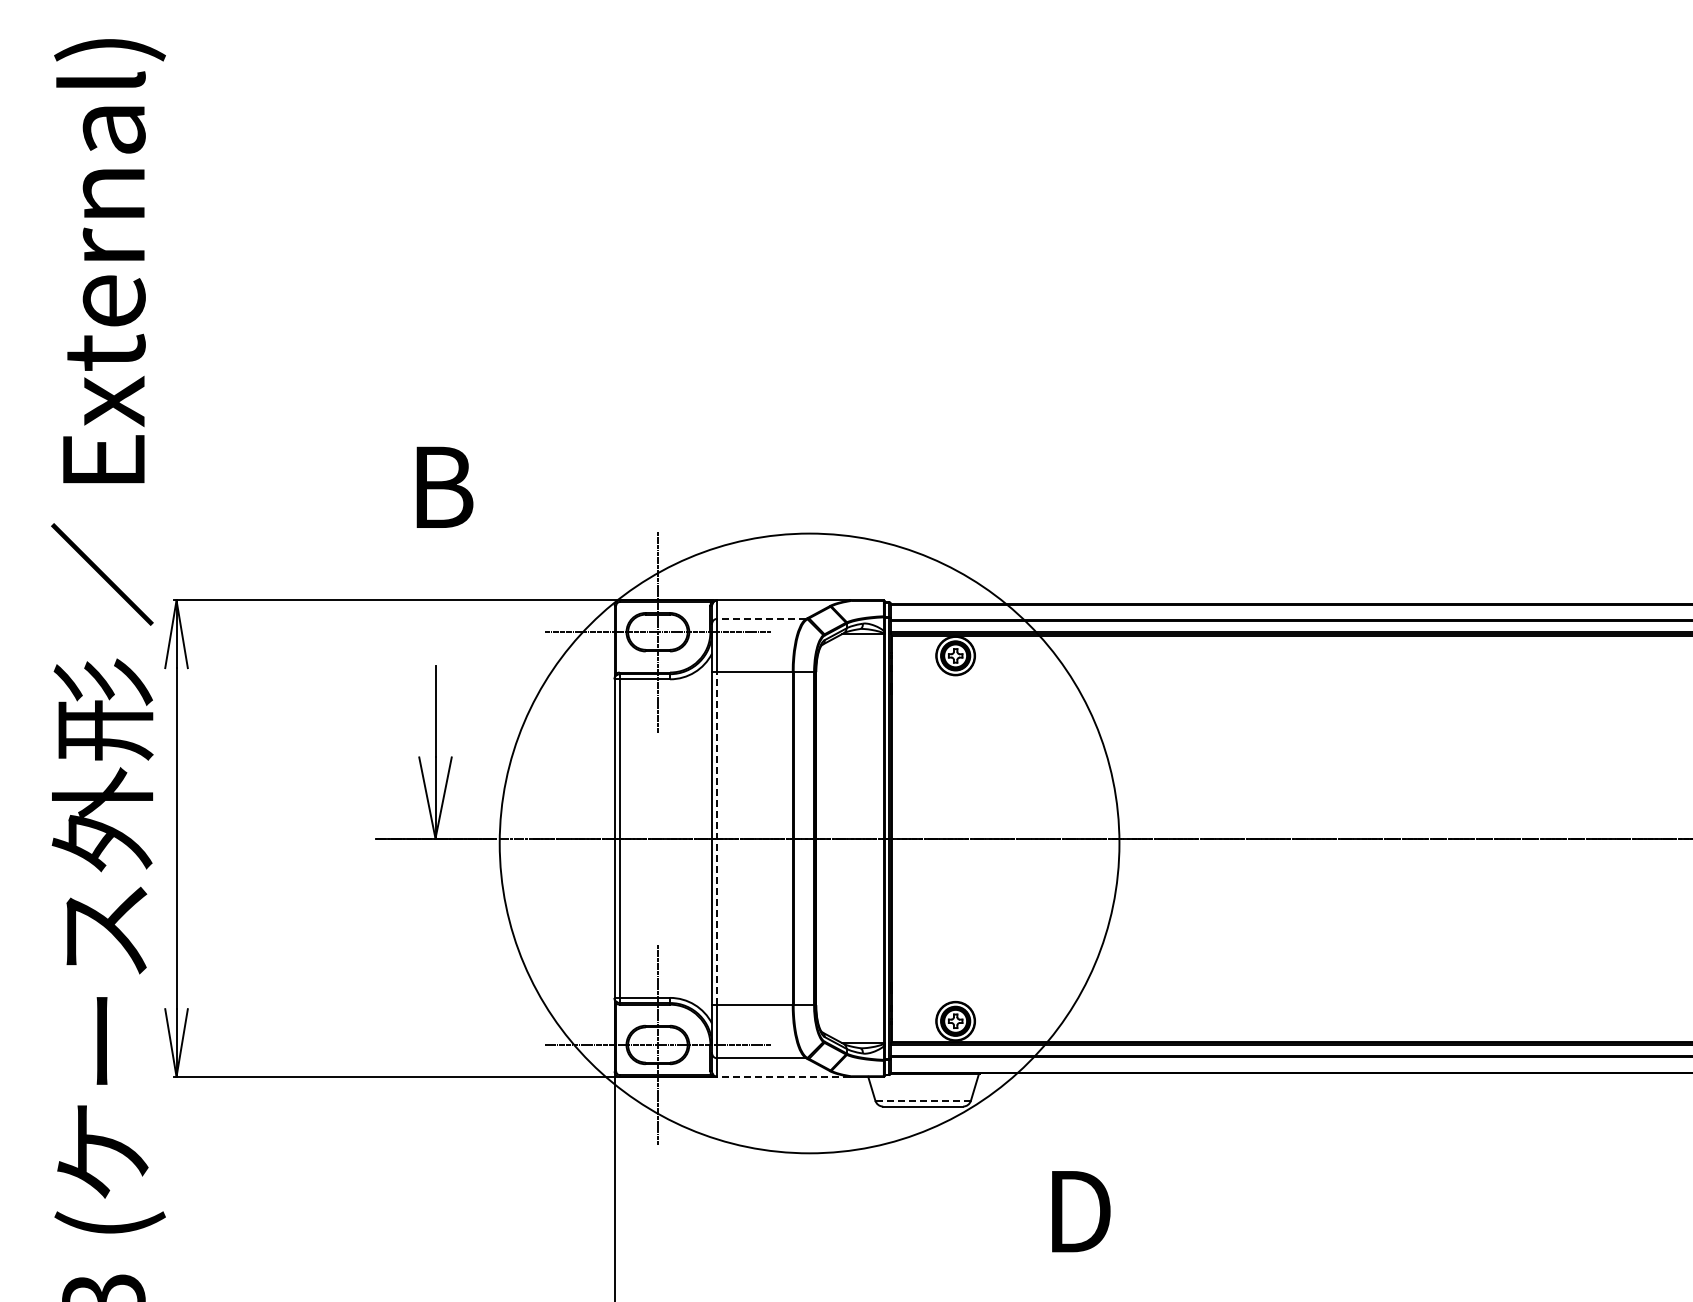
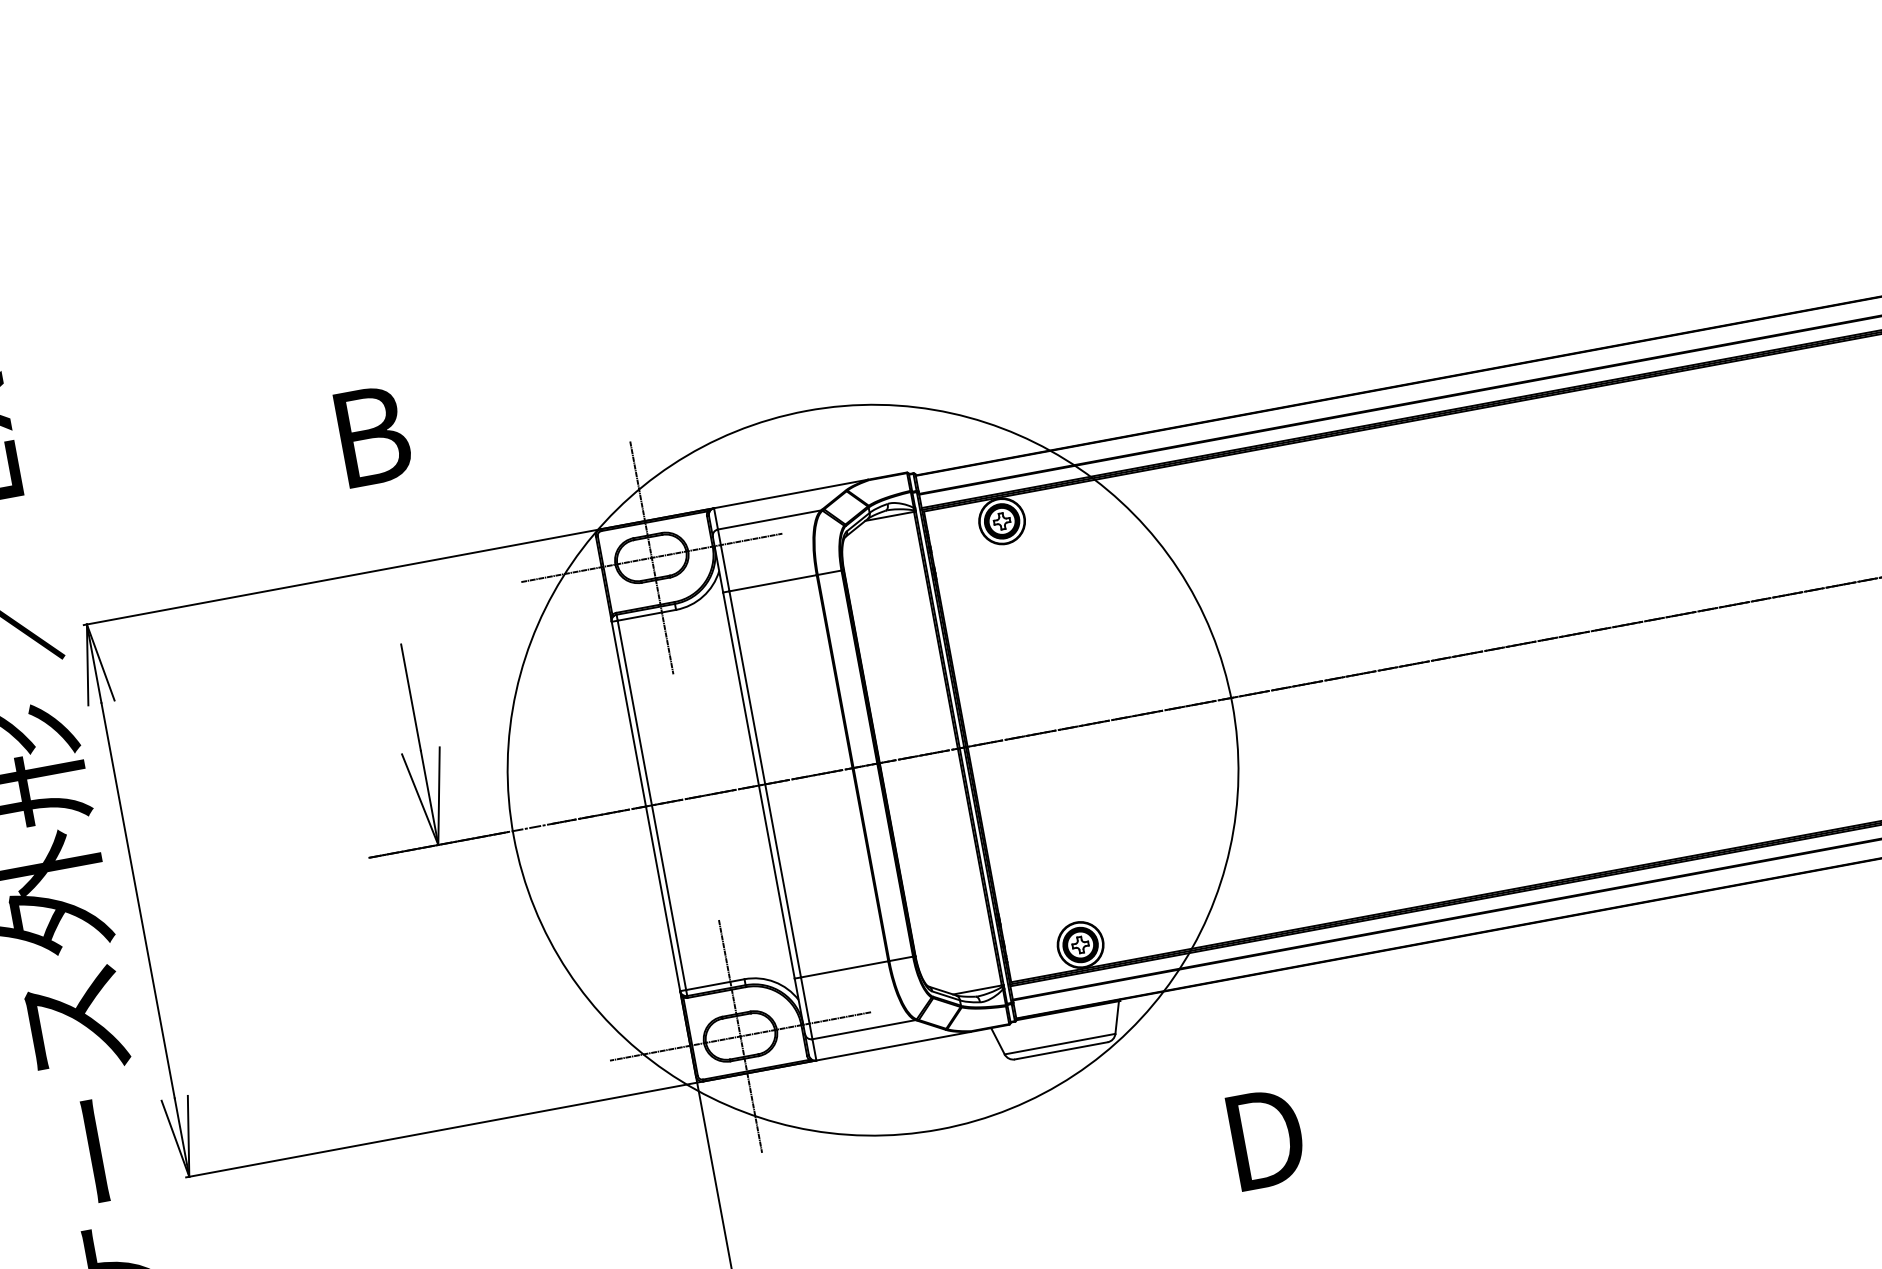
line: (761, 618) -> (768, 519), dashed -> solid
line: (717, 838) -> (765, 784), dashed -> solid
line: (783, 1076) -> (892, 1045), dashed -> solid
line: (923, 1100) -> (1060, 1043), dashed -> solid

